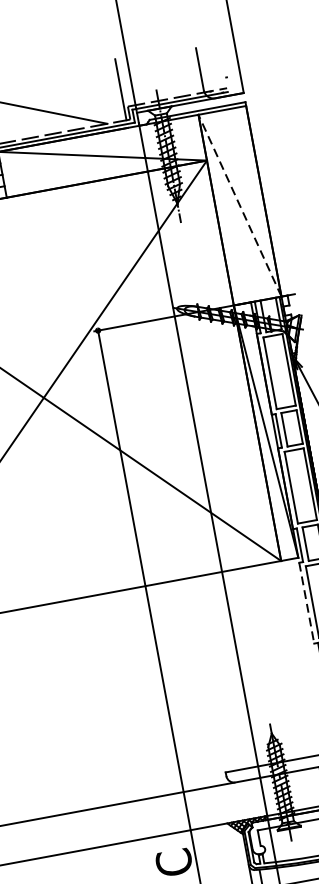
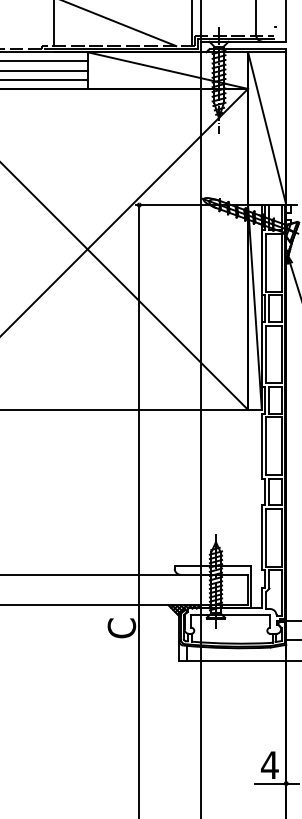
line: (240, 205) -> (267, 128), dashed -> solid
line: (306, 603) -> (261, 446), dashed -> solid

